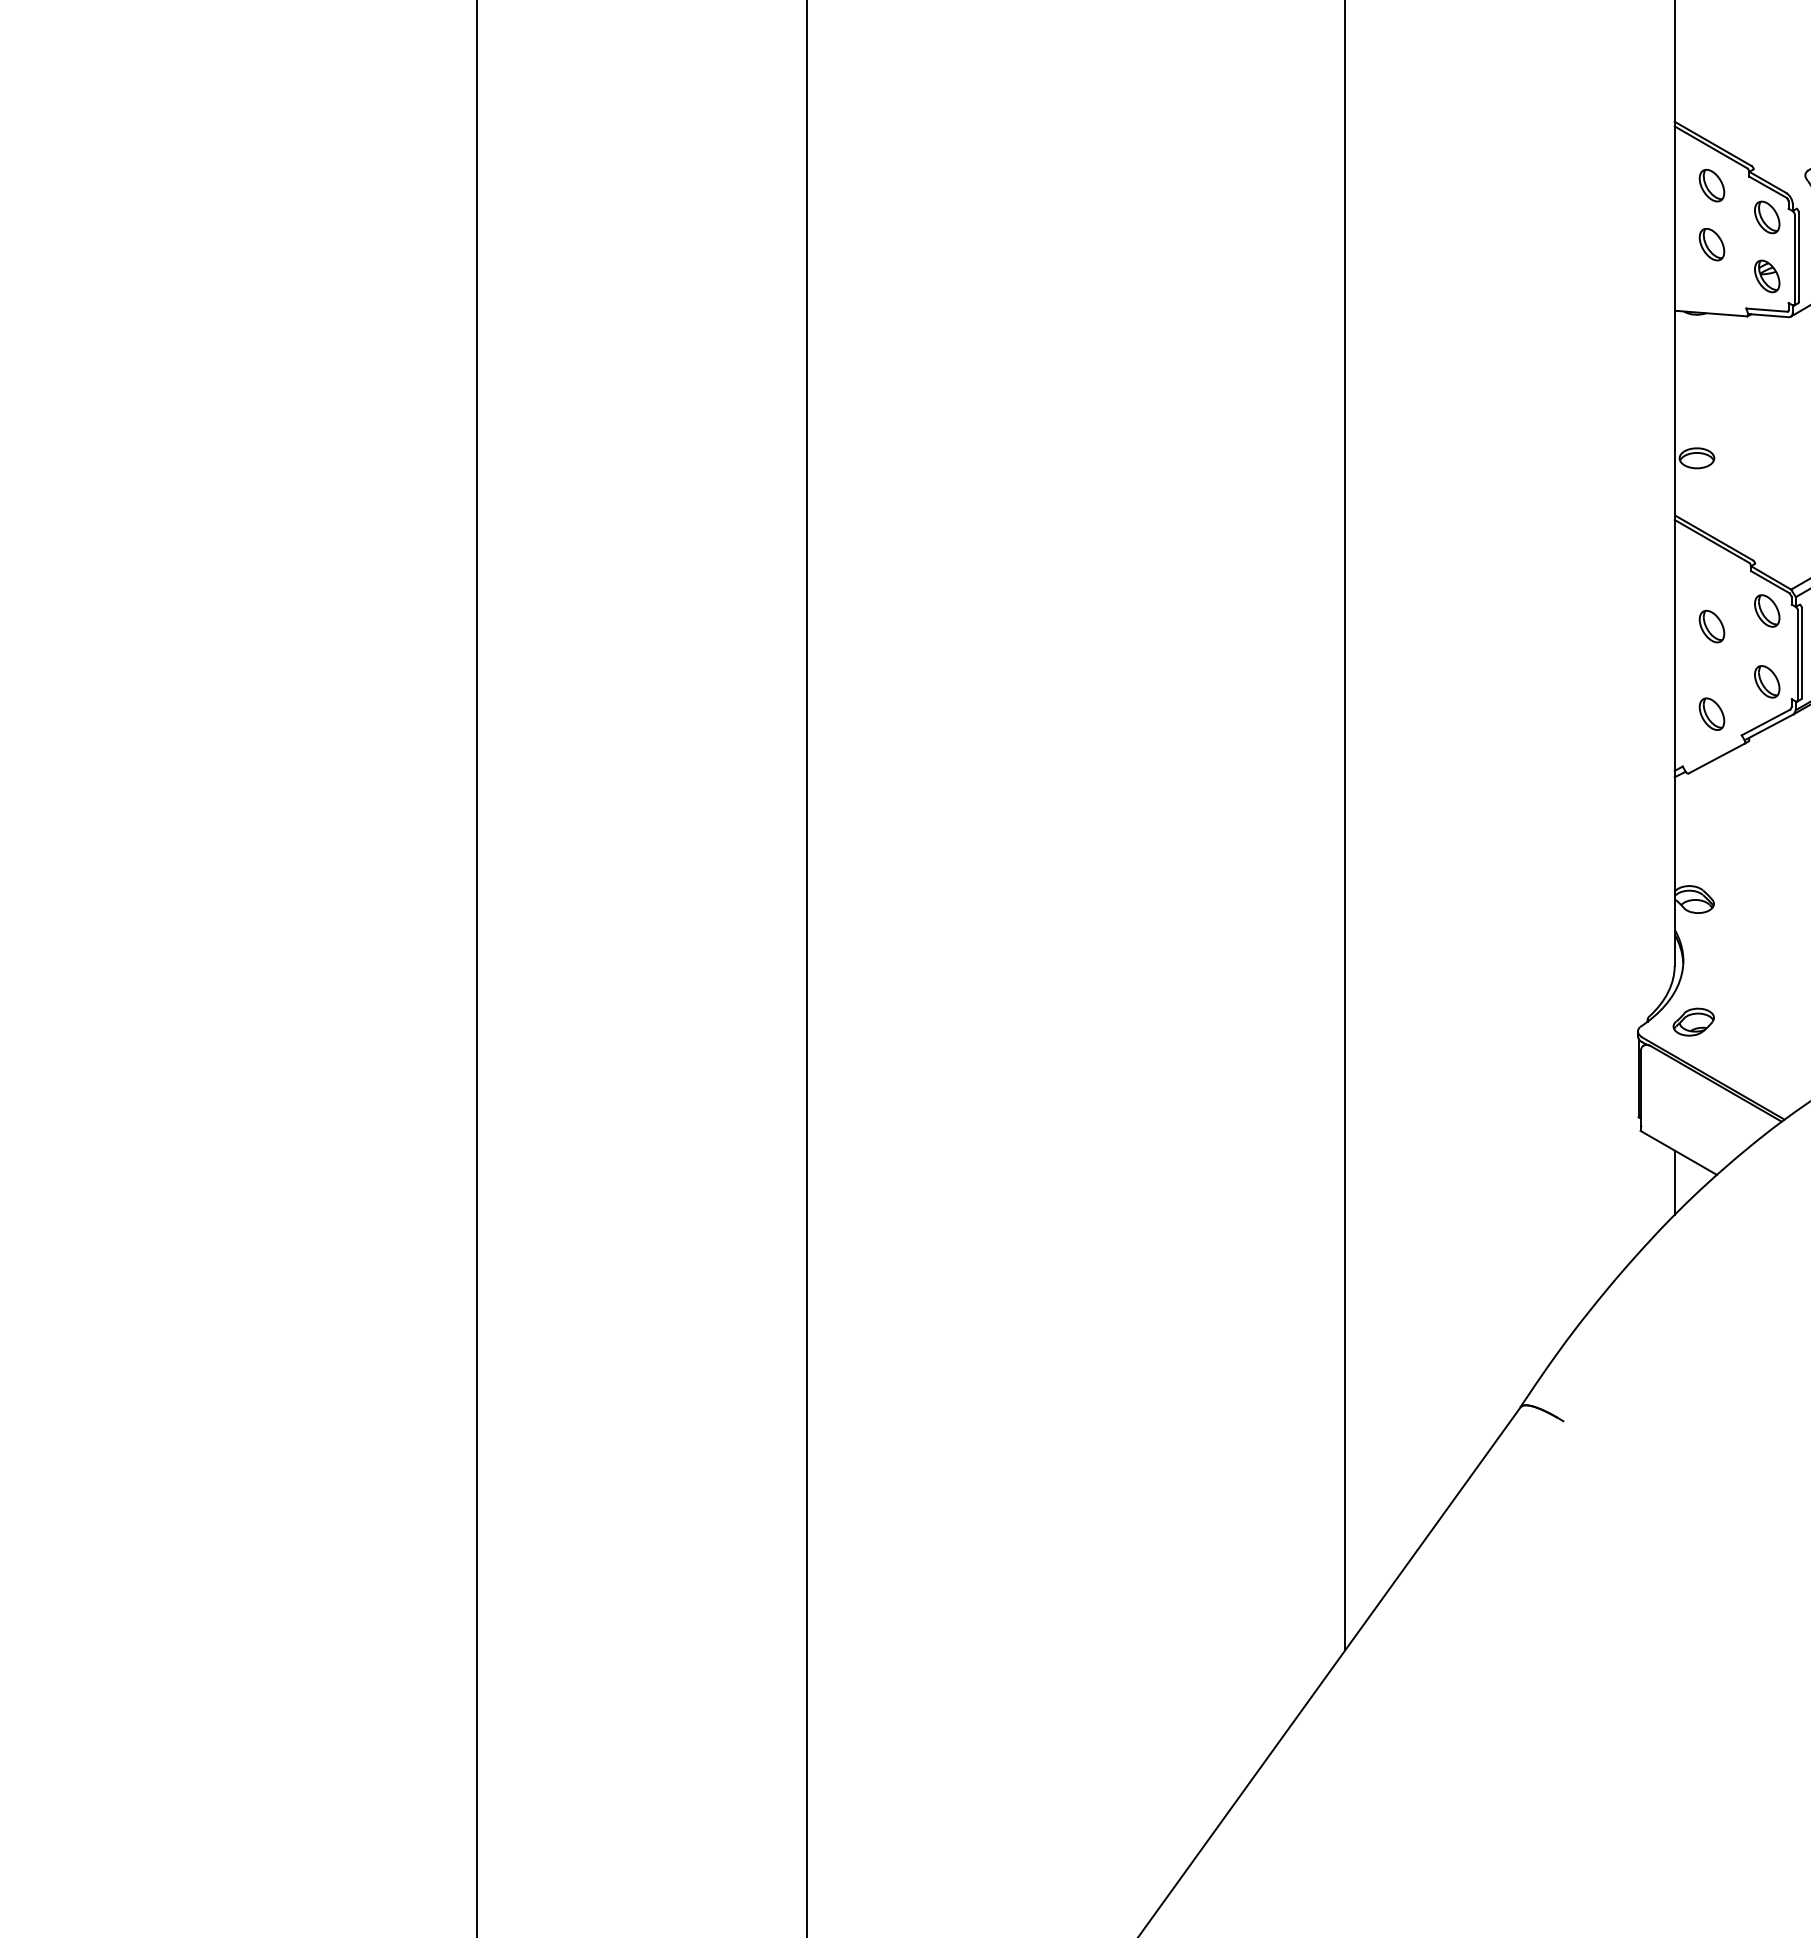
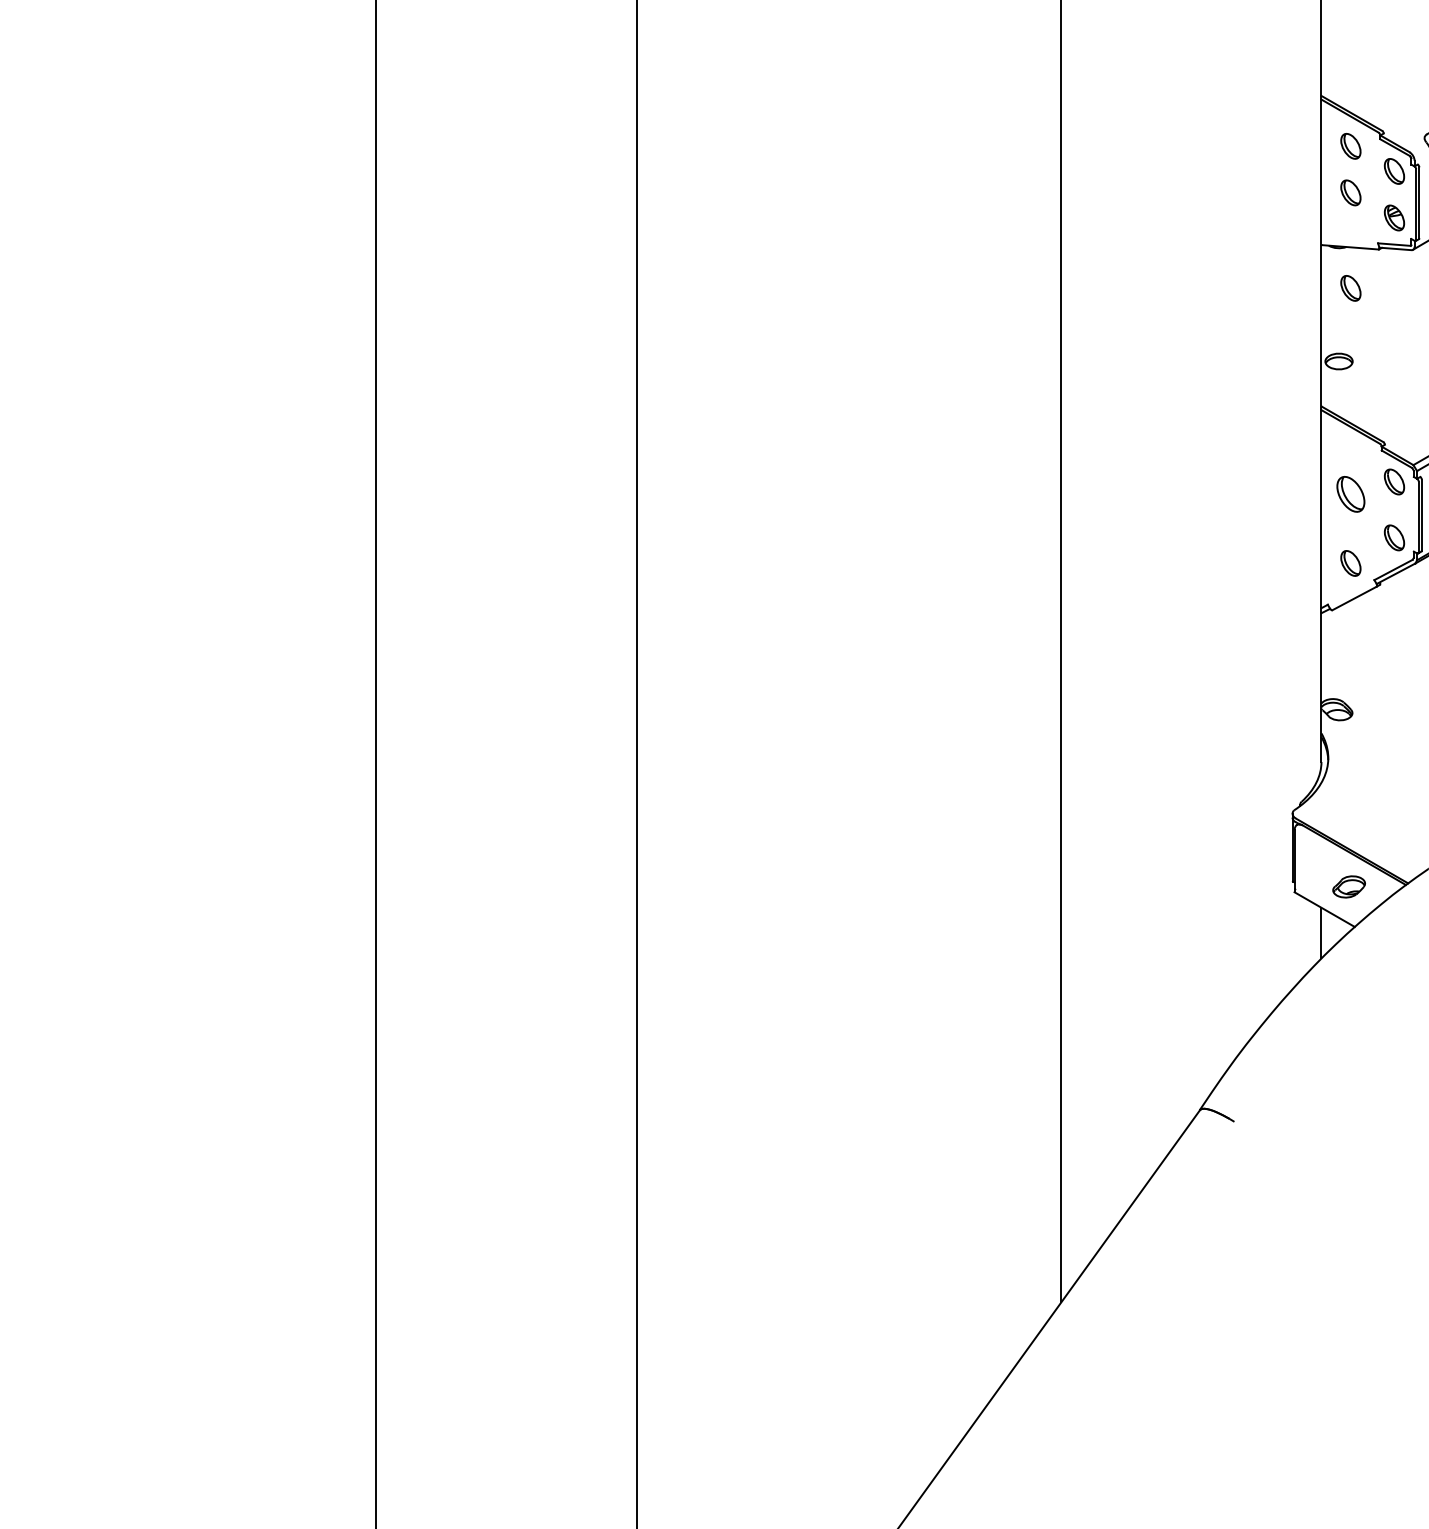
part: (1711, 365) -> (1350, 288), added
part: (1711, 626) -> (1350, 494), size x1.4
part: (1693, 1021) -> (1348, 886), moved

